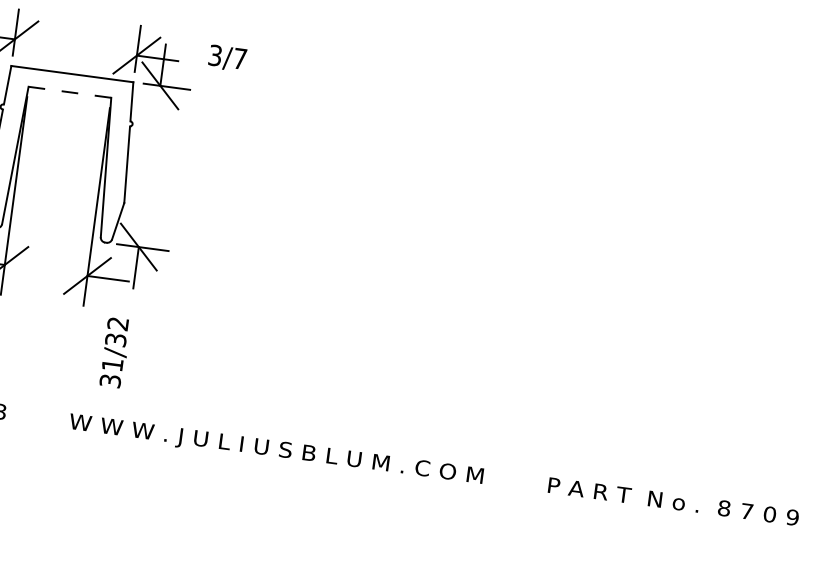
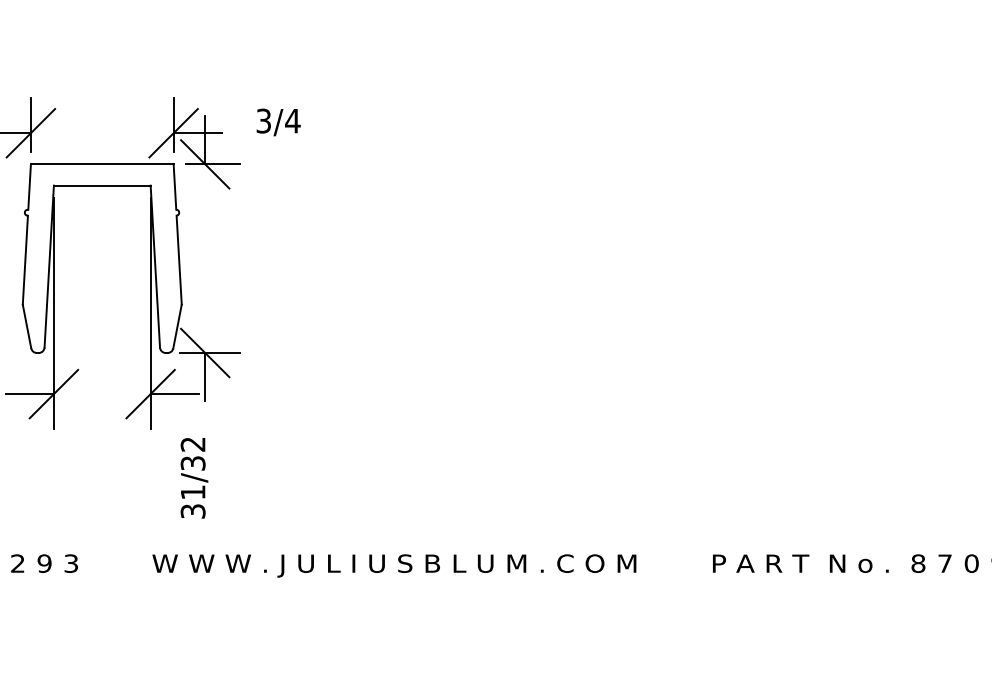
text: (239, 59) -> (292, 121), 3/7 -> 3/4
line: (69, 92) -> (101, 185), dashed -> solid

